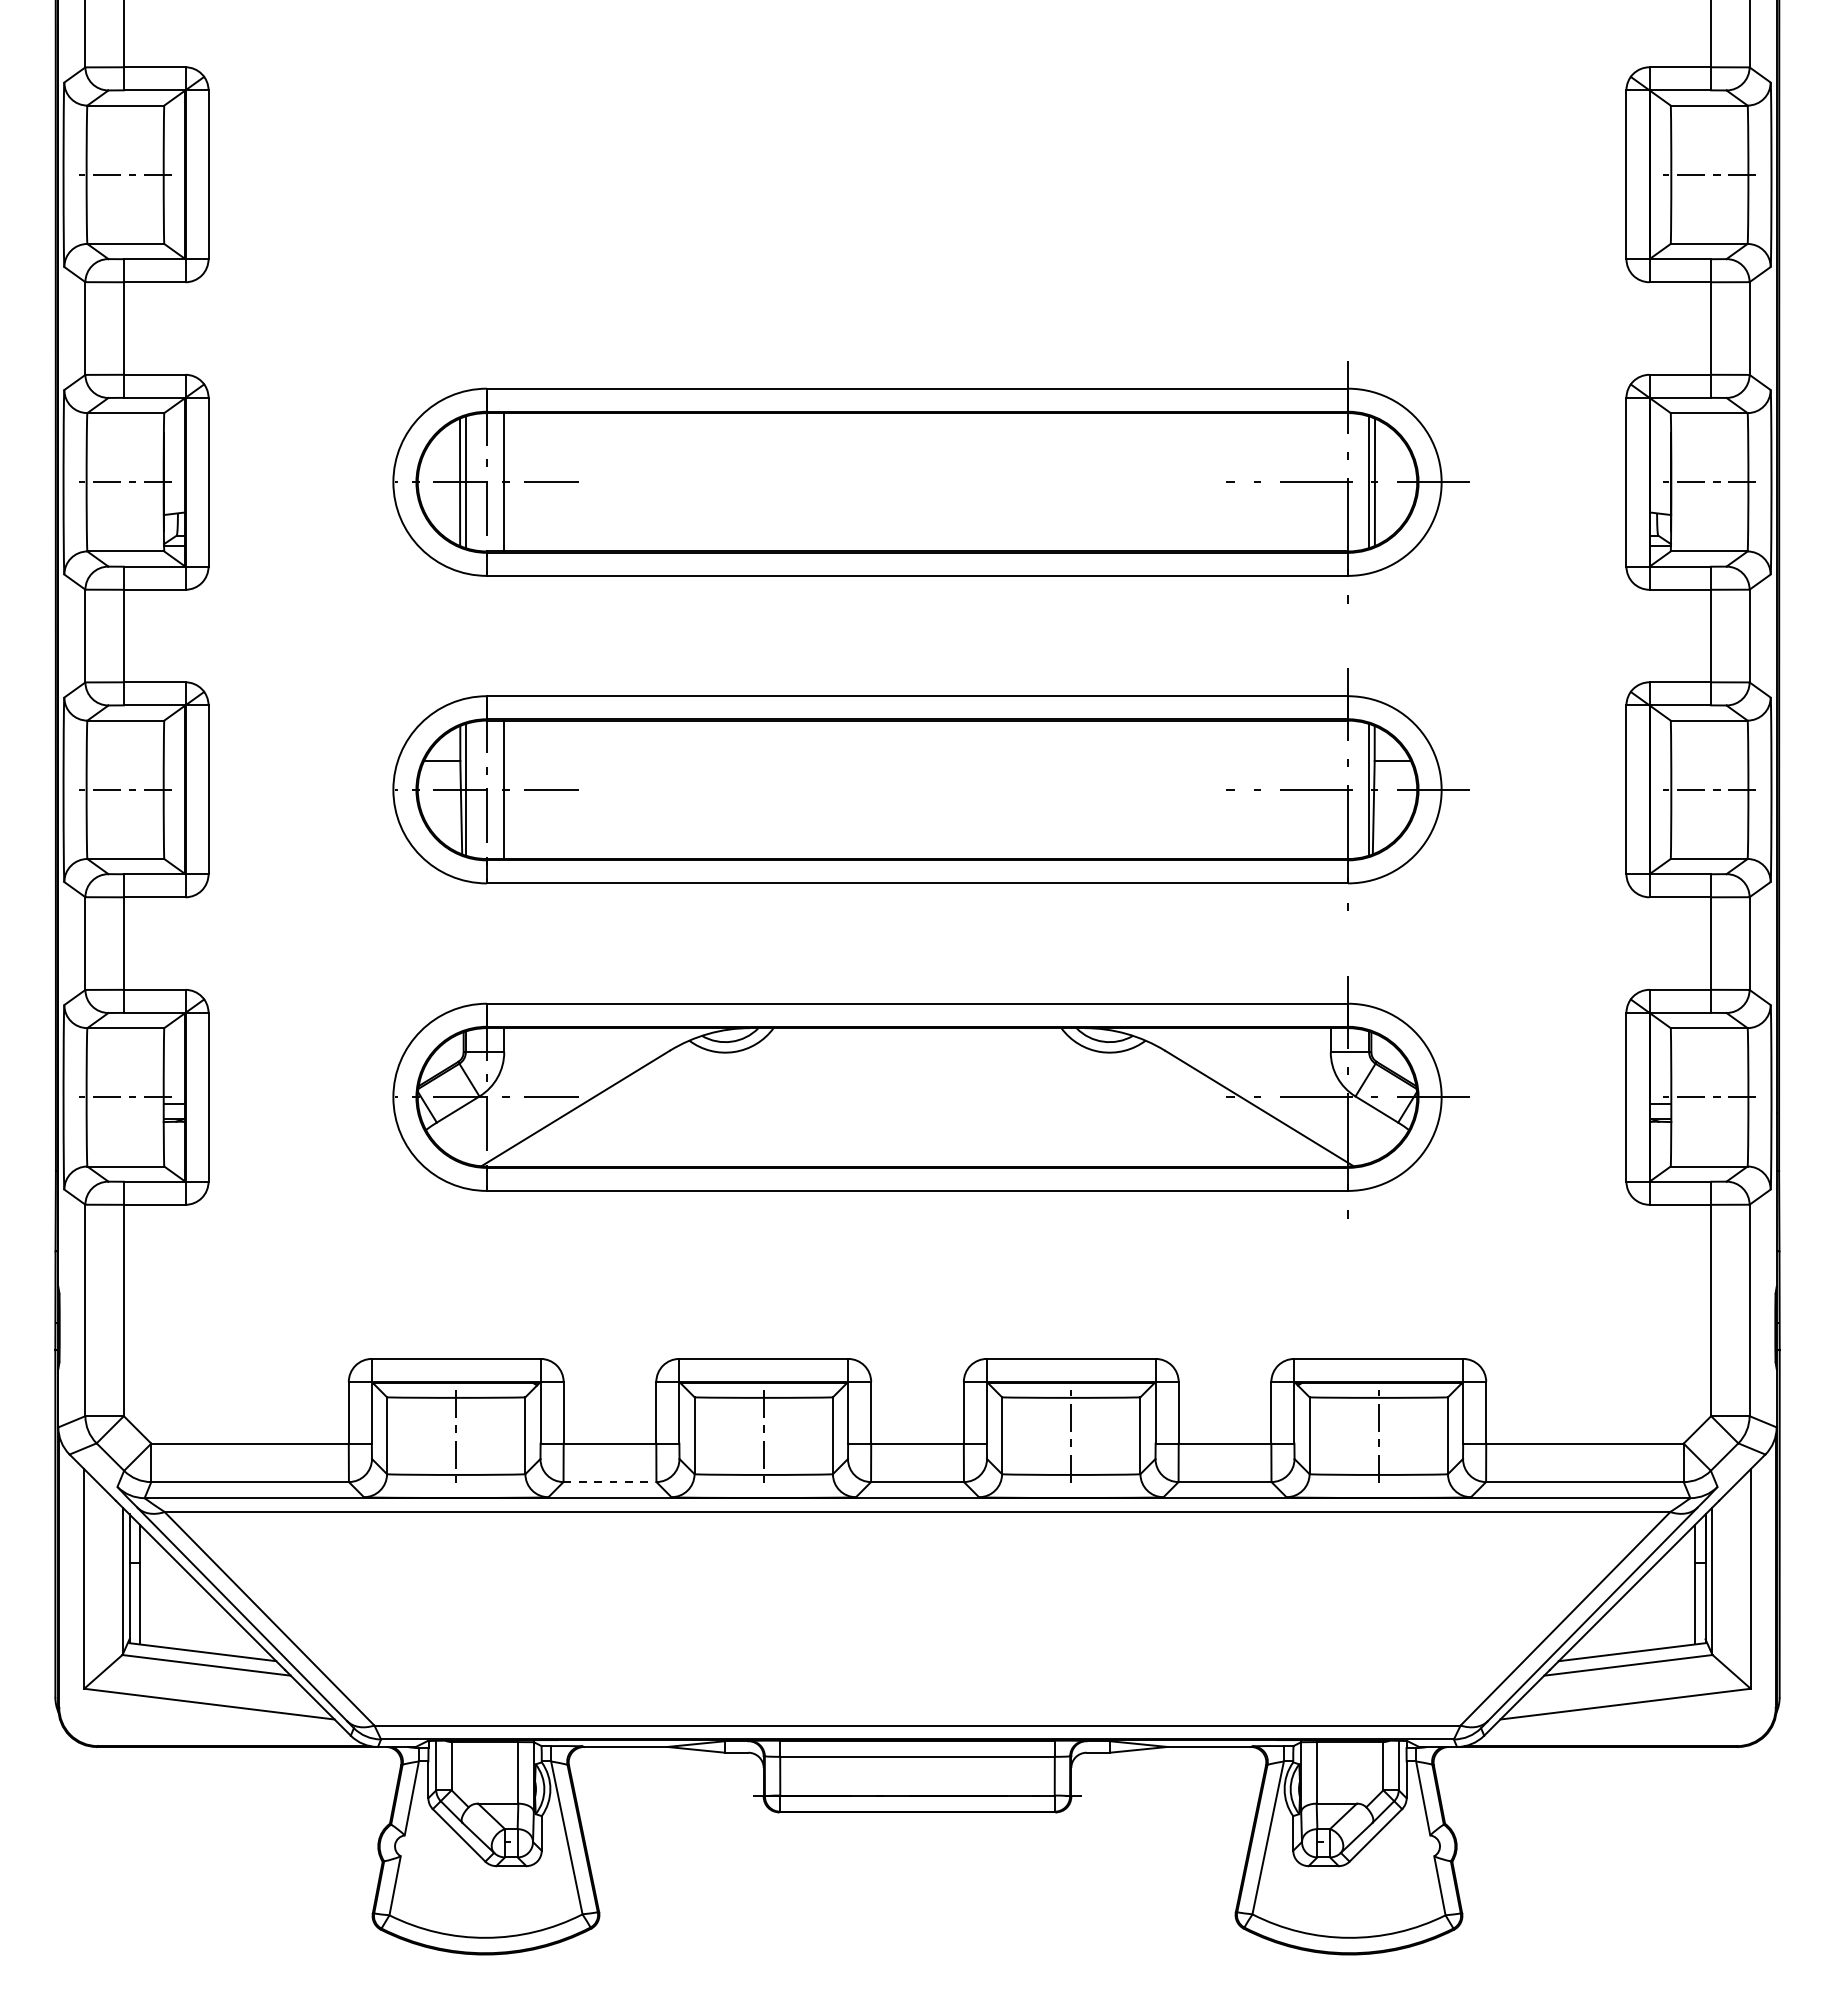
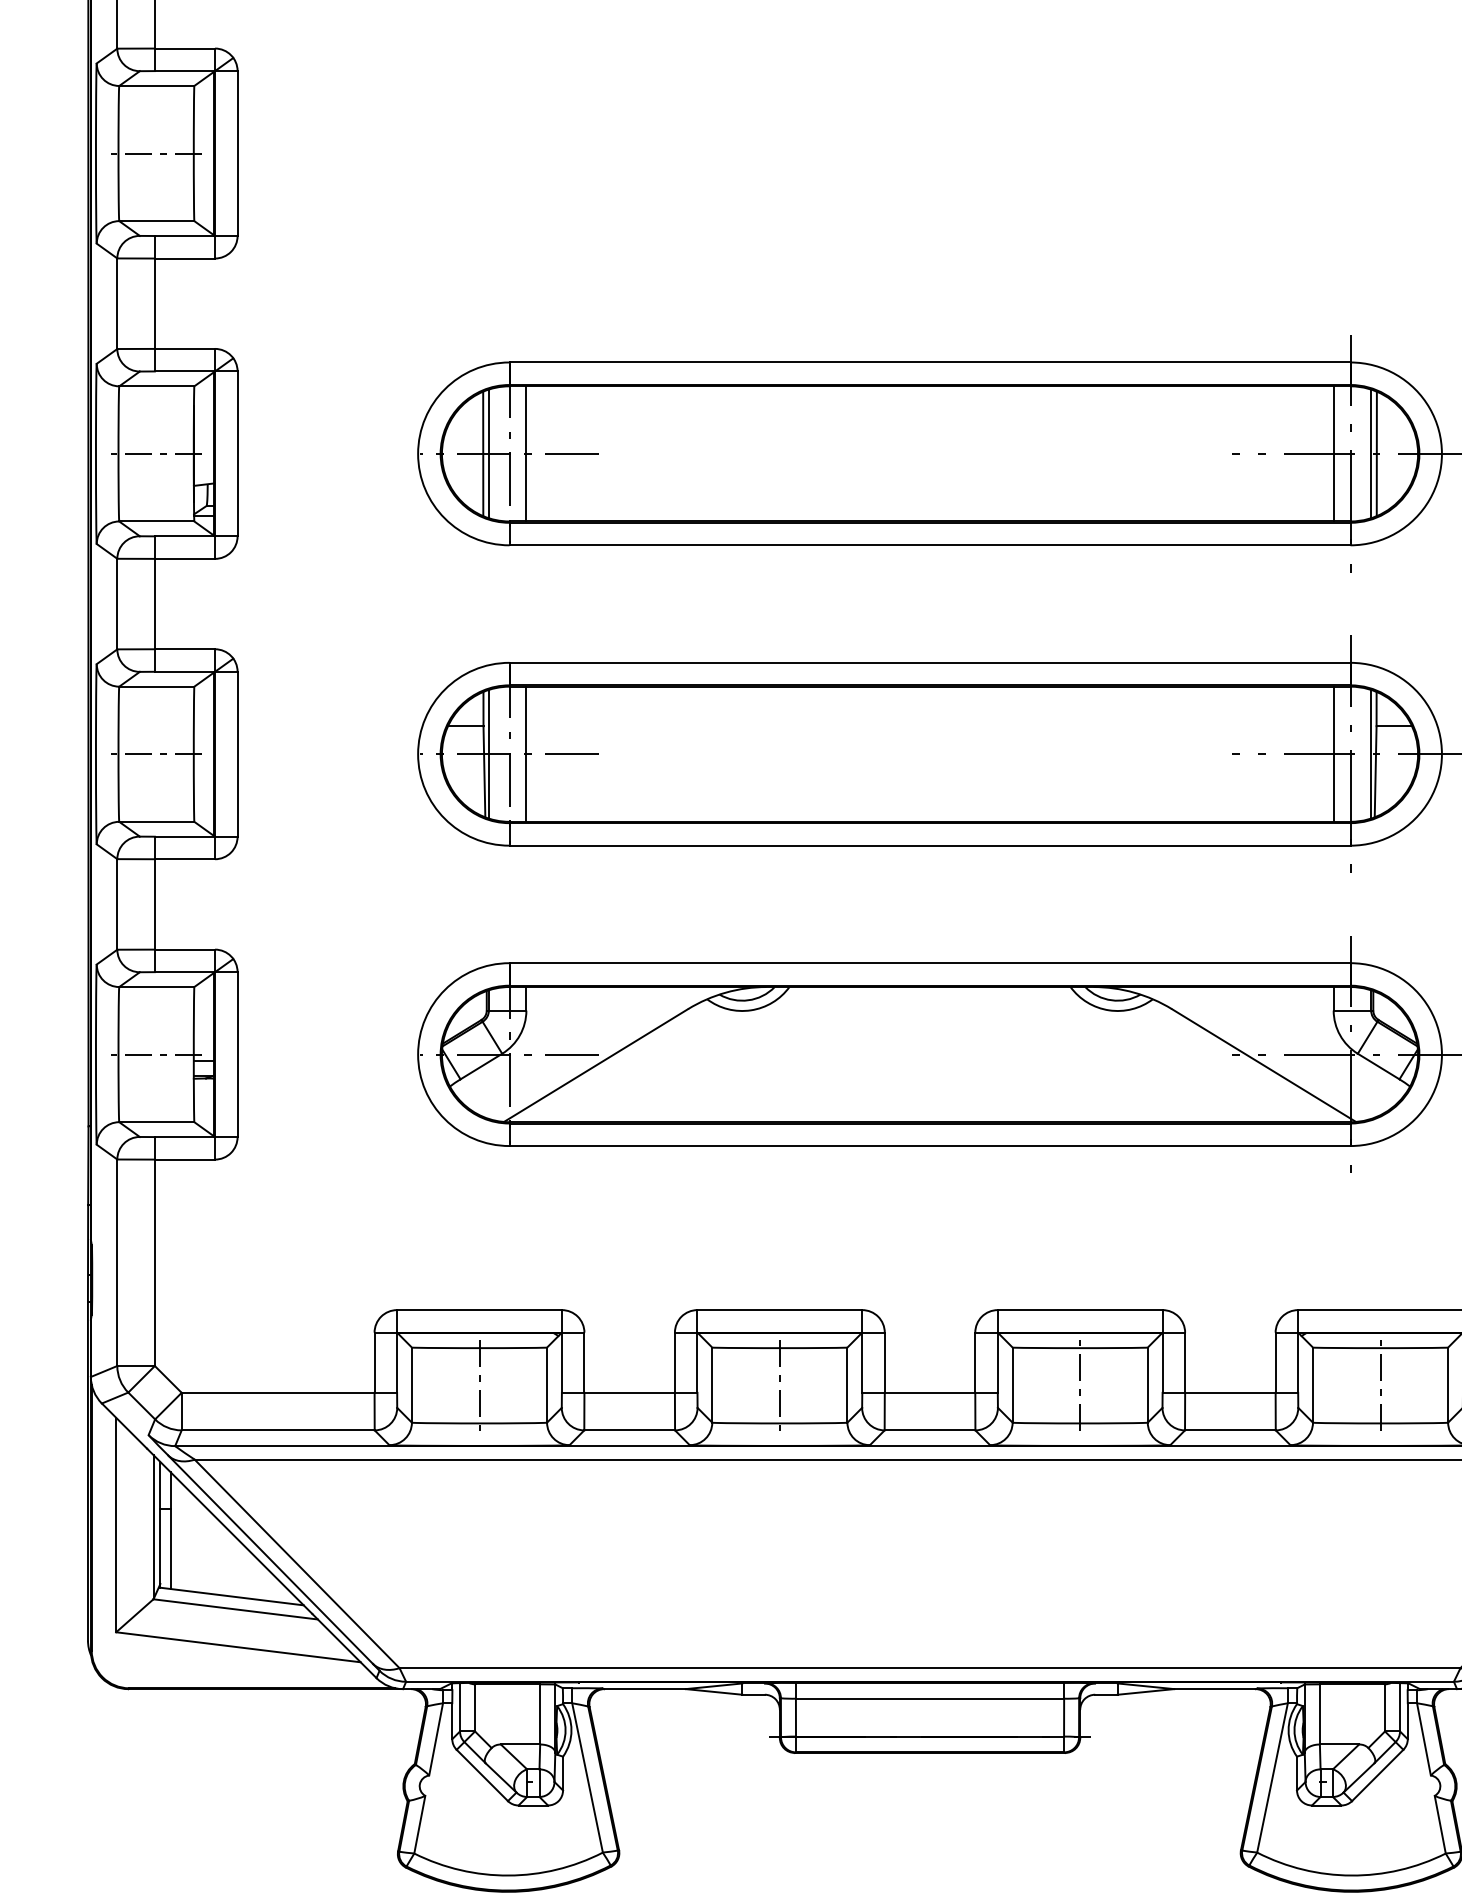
line: (1330, 482) -> (1333, 454), added
line: (1330, 789) -> (1333, 753), added
line: (610, 1482) -> (630, 1430), dashed -> solid

